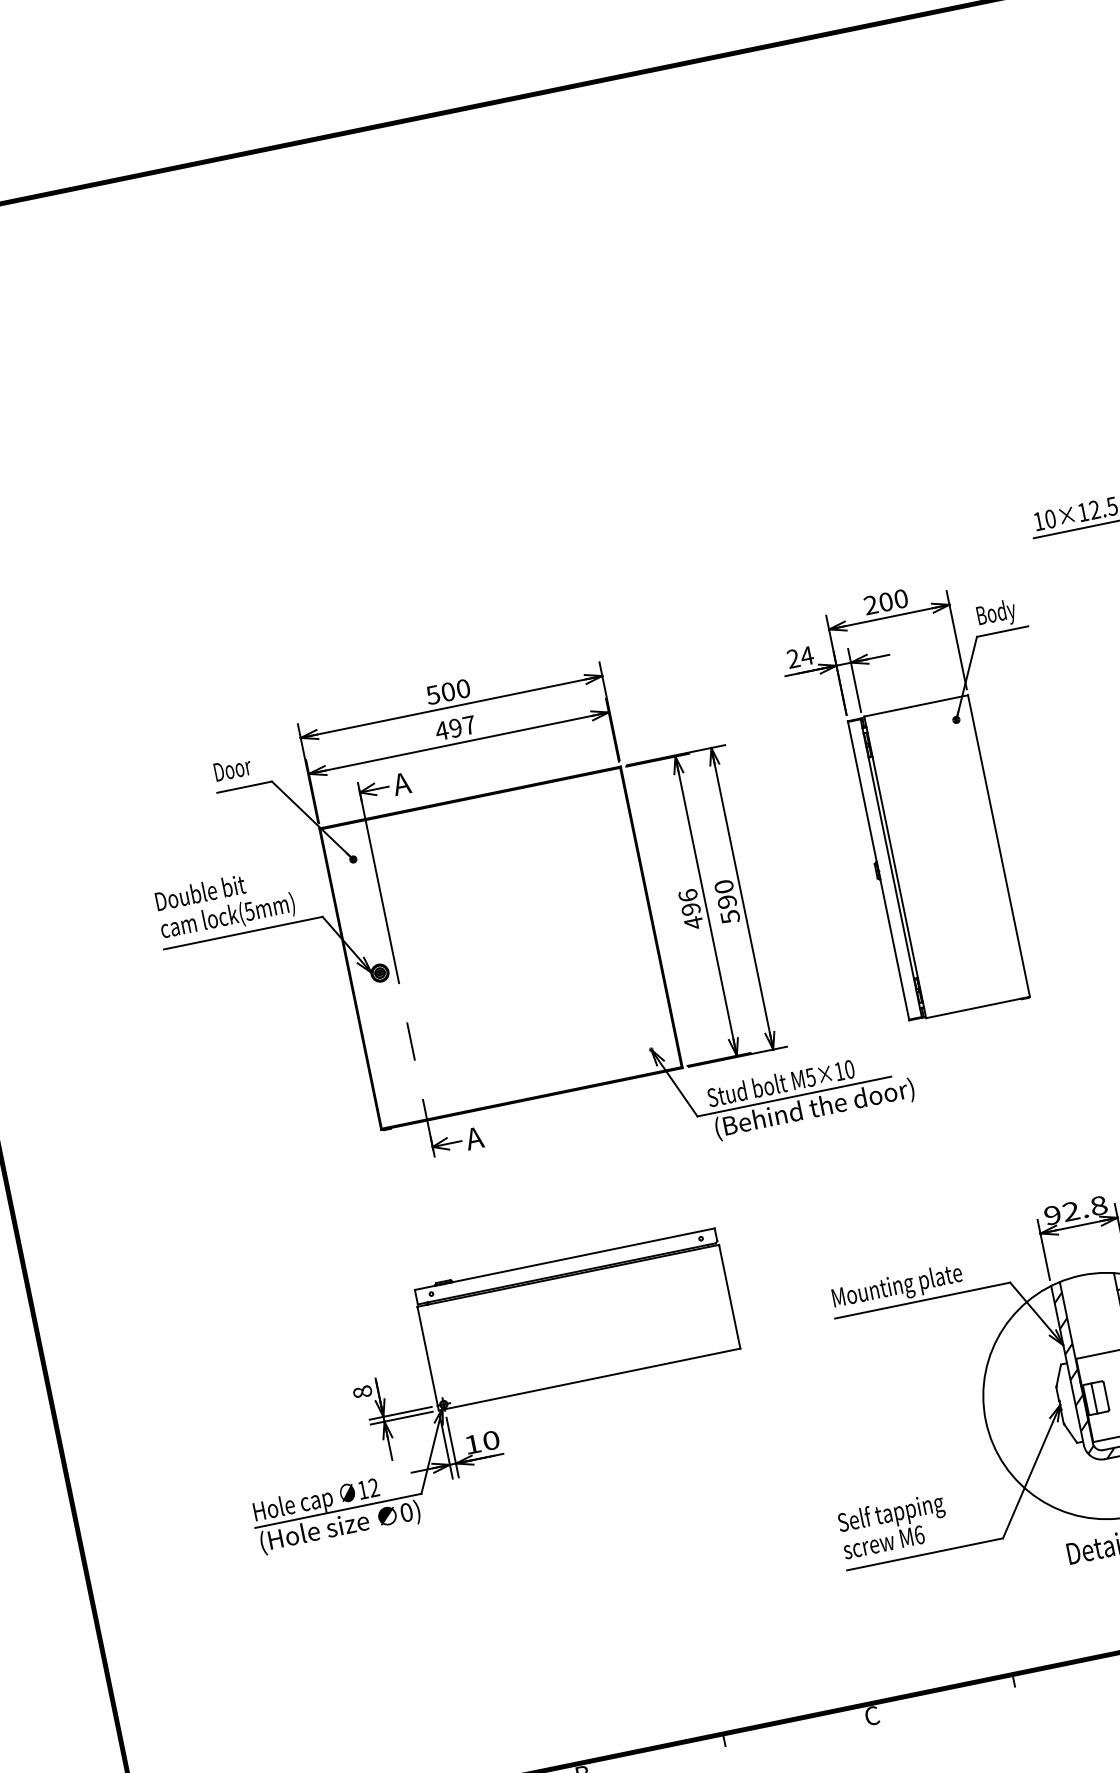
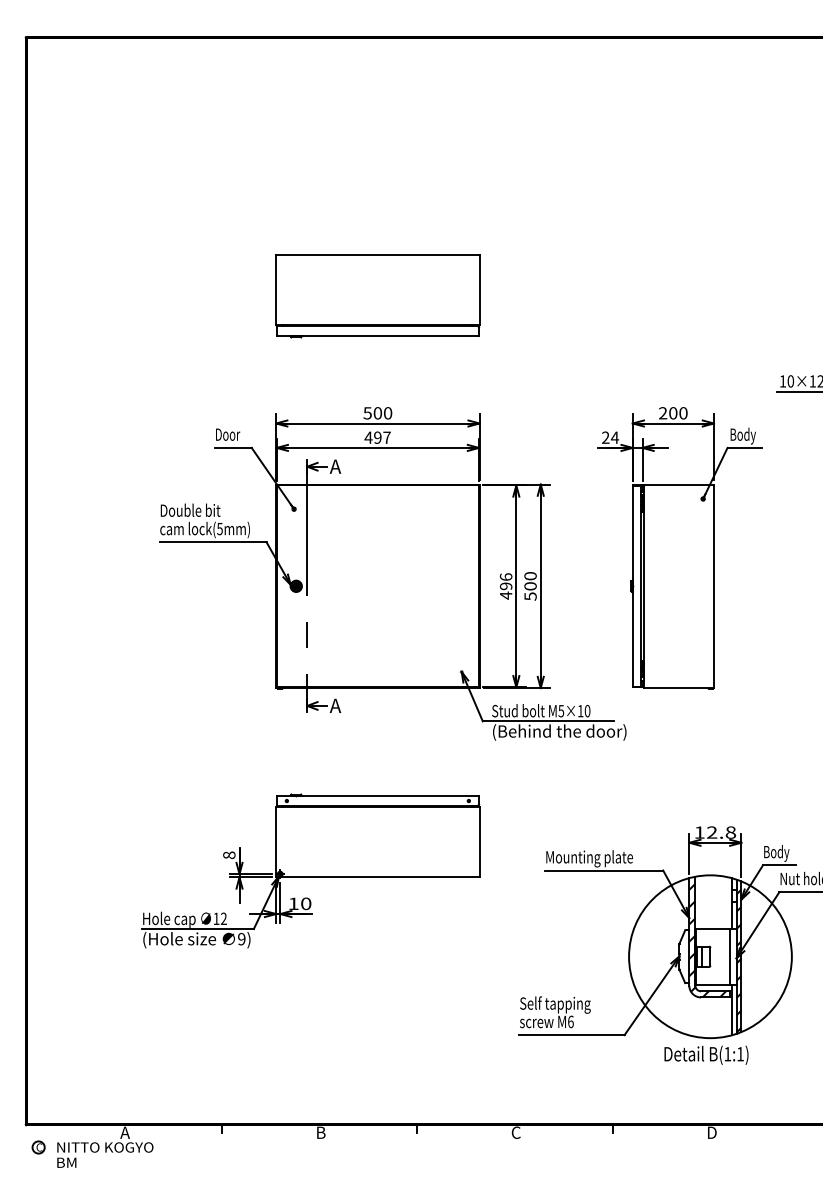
part: (412, 518) -> (377, 296), added
text: (727, 902) -> (530, 586), 590 -> 500
text: (1052, 1215) -> (699, 832), 92.8 -> 12.8
text: (406, 1513) -> (241, 939), 0) -> 9)

